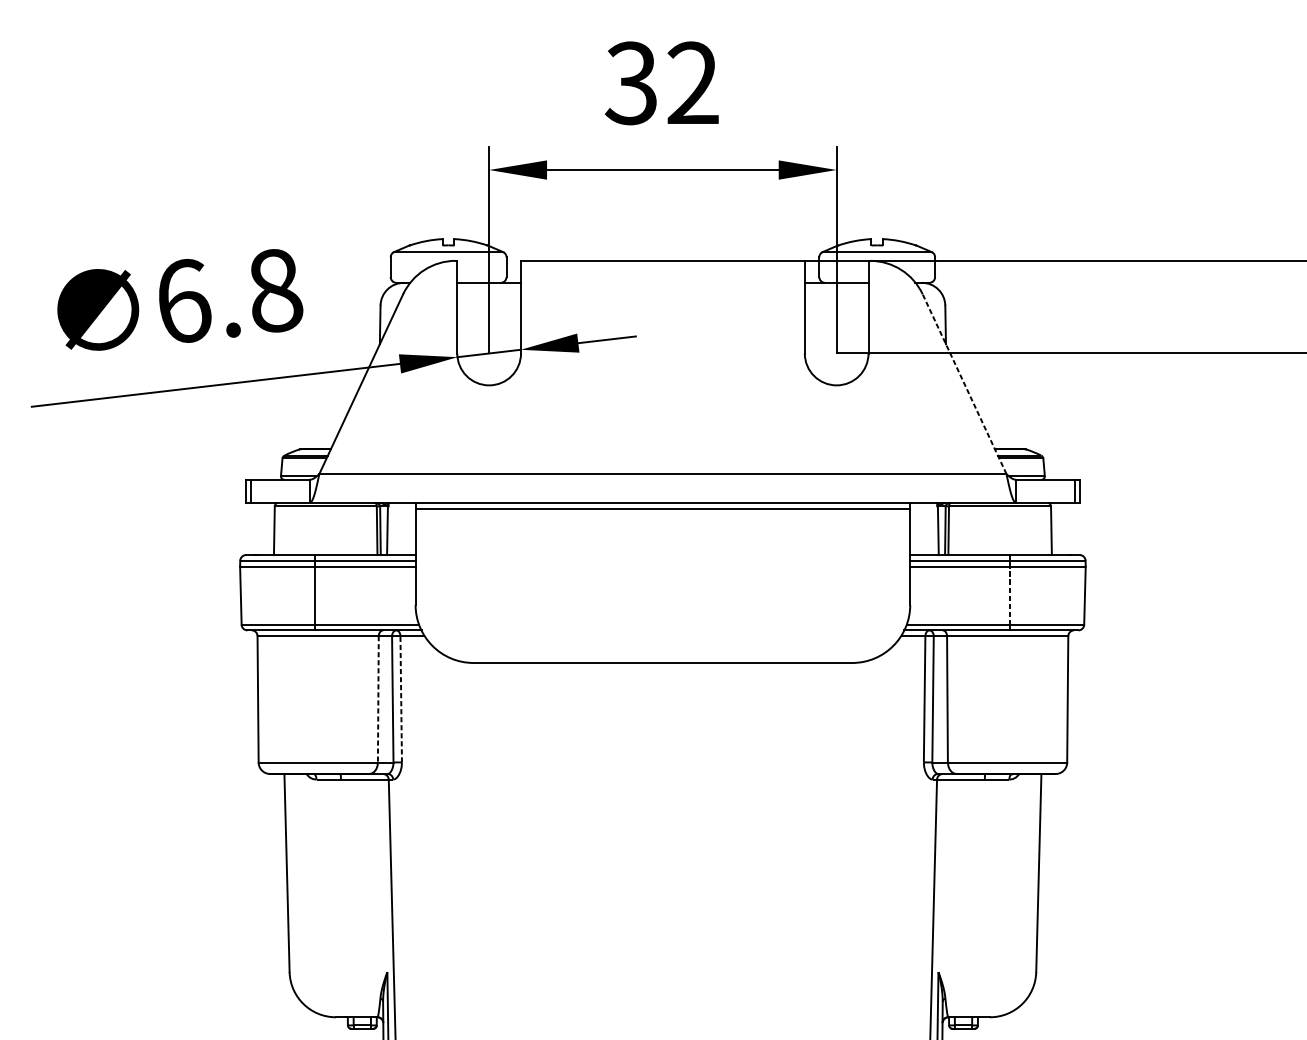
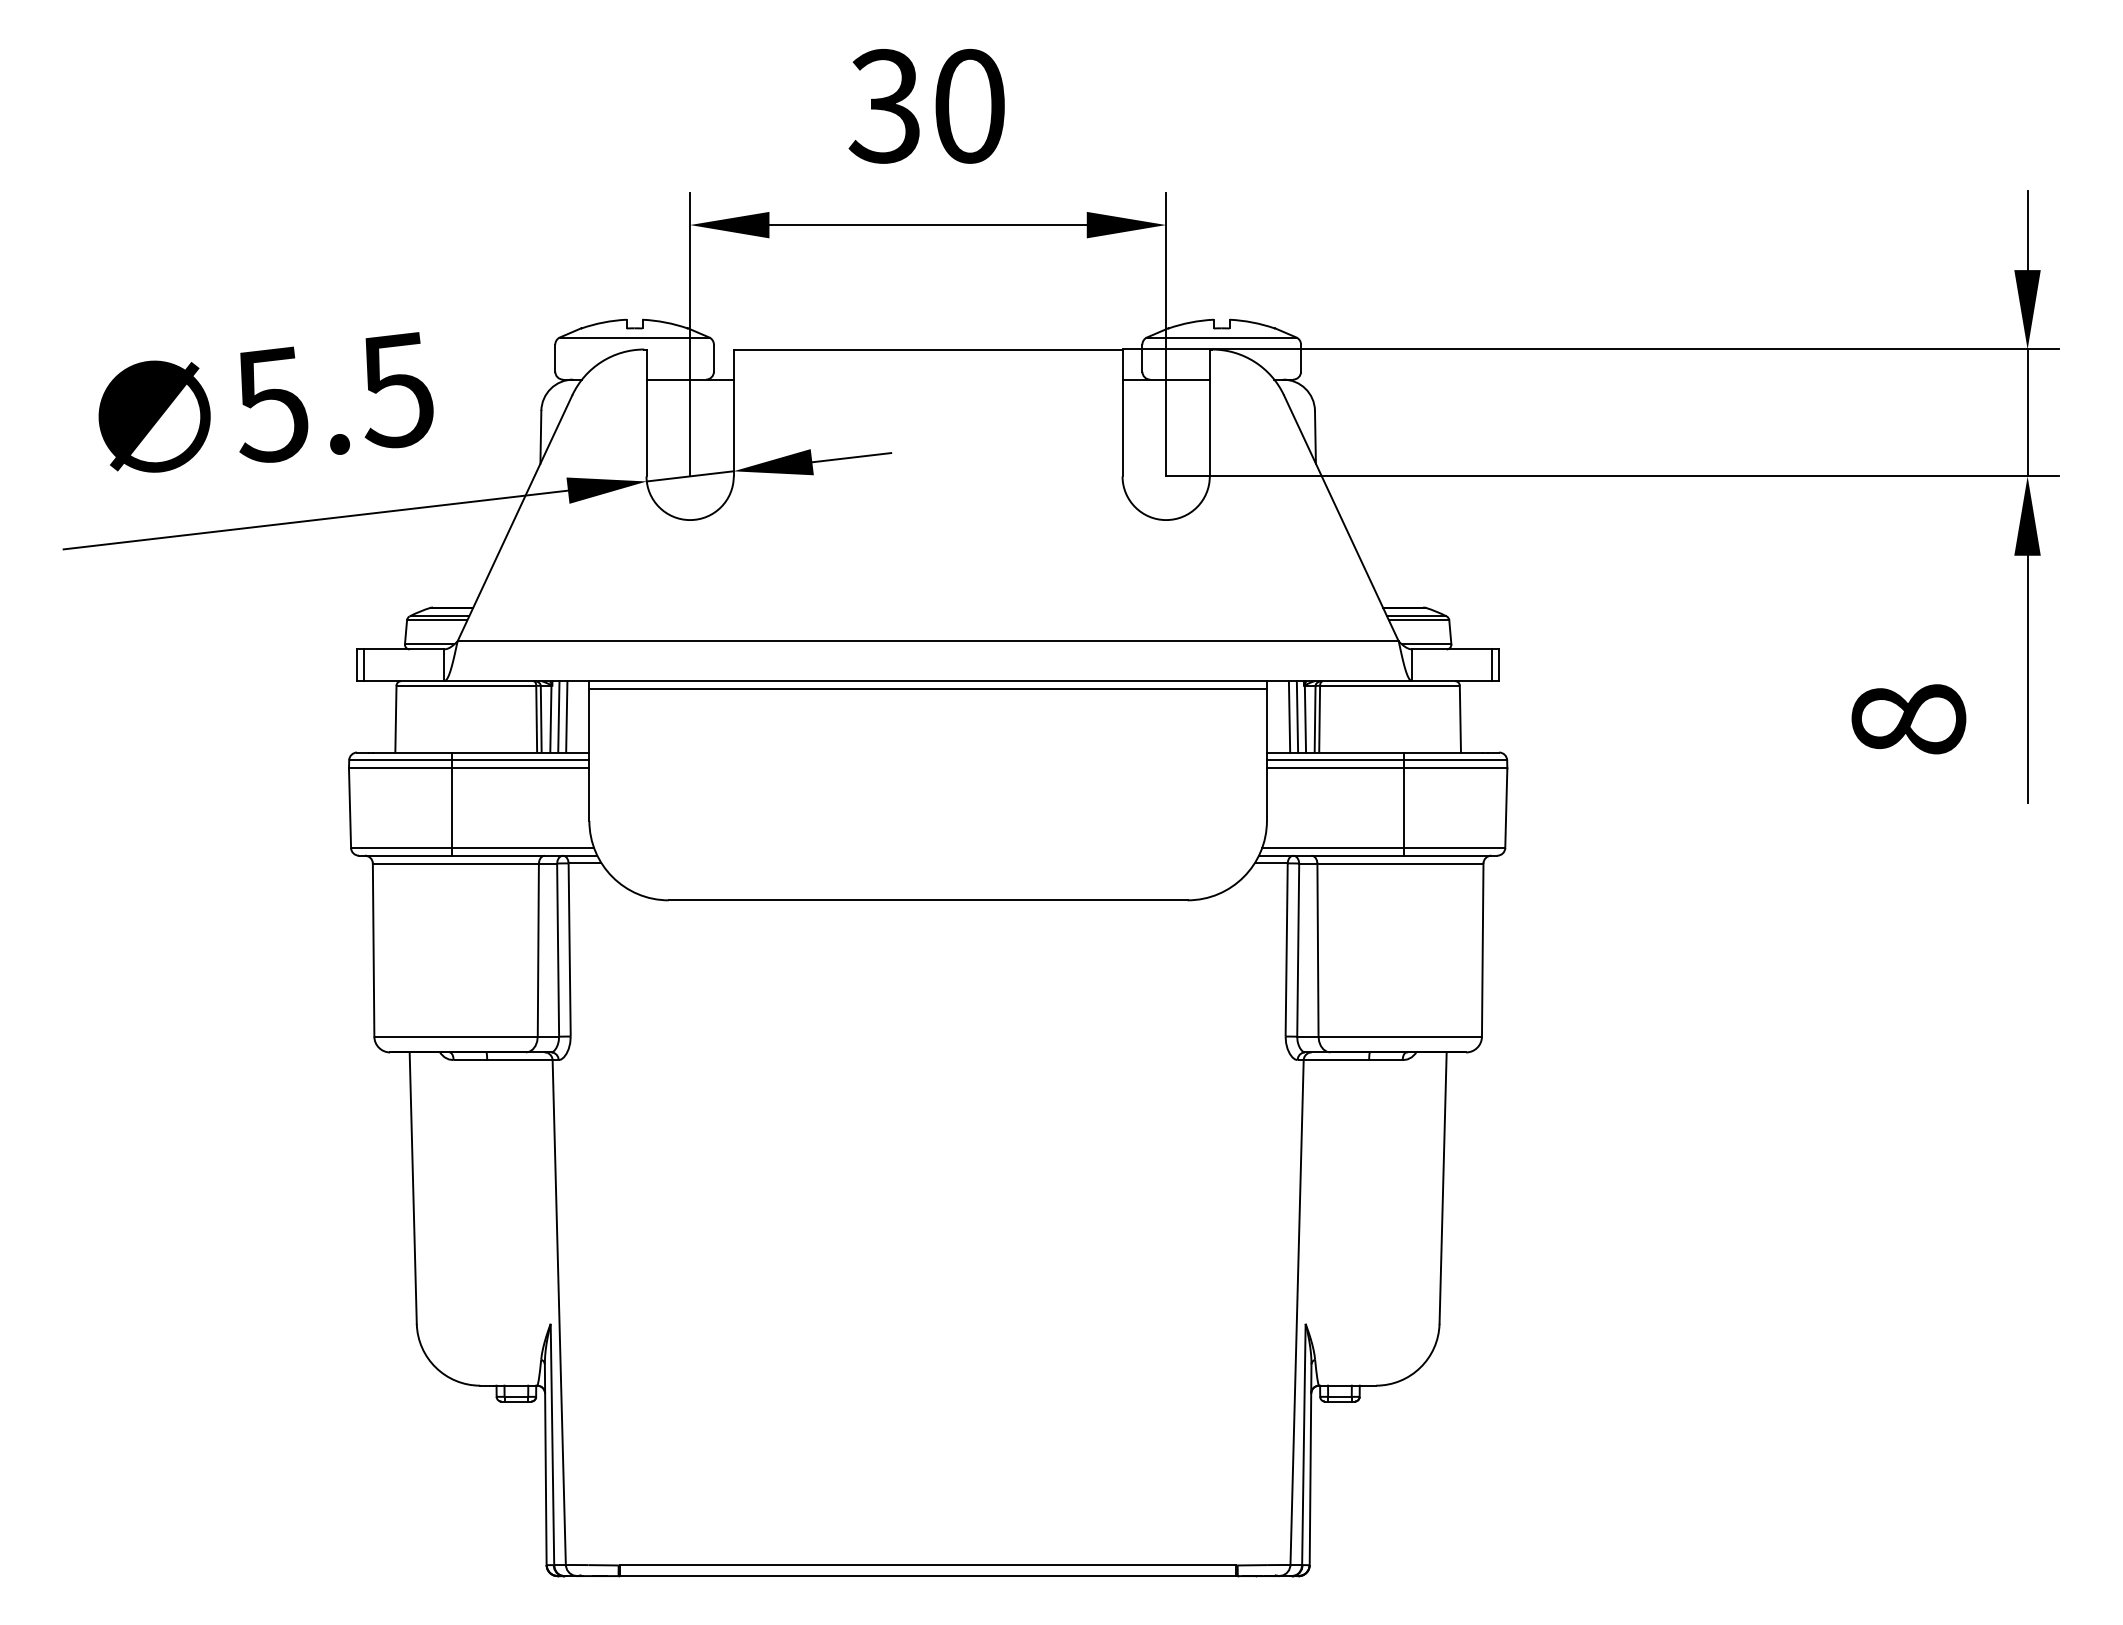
text: (693, 82) -> (969, 105), 32 -> 30
text: (231, 295) -> (336, 397), 6.8 -> 5.5
line: (964, 384) -> (1341, 518), dashed -> solid
line: (393, 528) -> (558, 716), added
line: (398, 528) -> (566, 716), added
line: (926, 528) -> (1289, 716), added
line: (932, 528) -> (1297, 716), added
line: (1010, 595) -> (1404, 808), dashed -> solid
line: (401, 698) -> (569, 949), dashed -> solid
line: (378, 699) -> (538, 950), dashed -> solid

